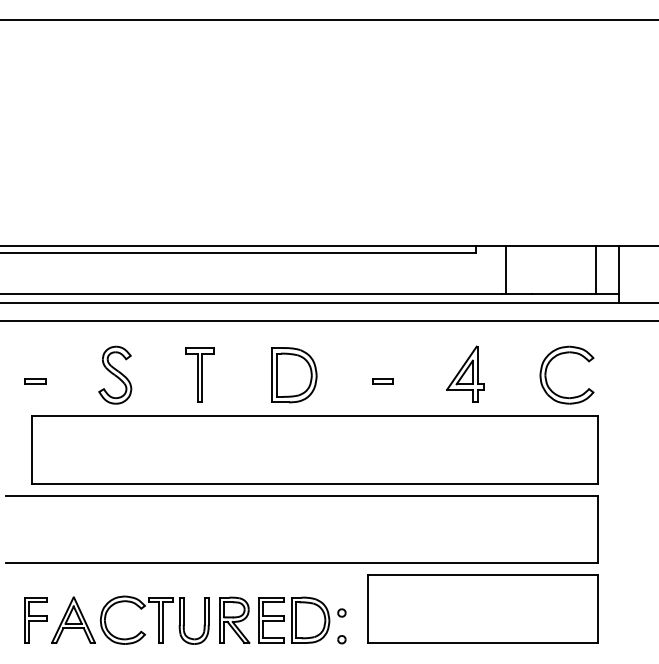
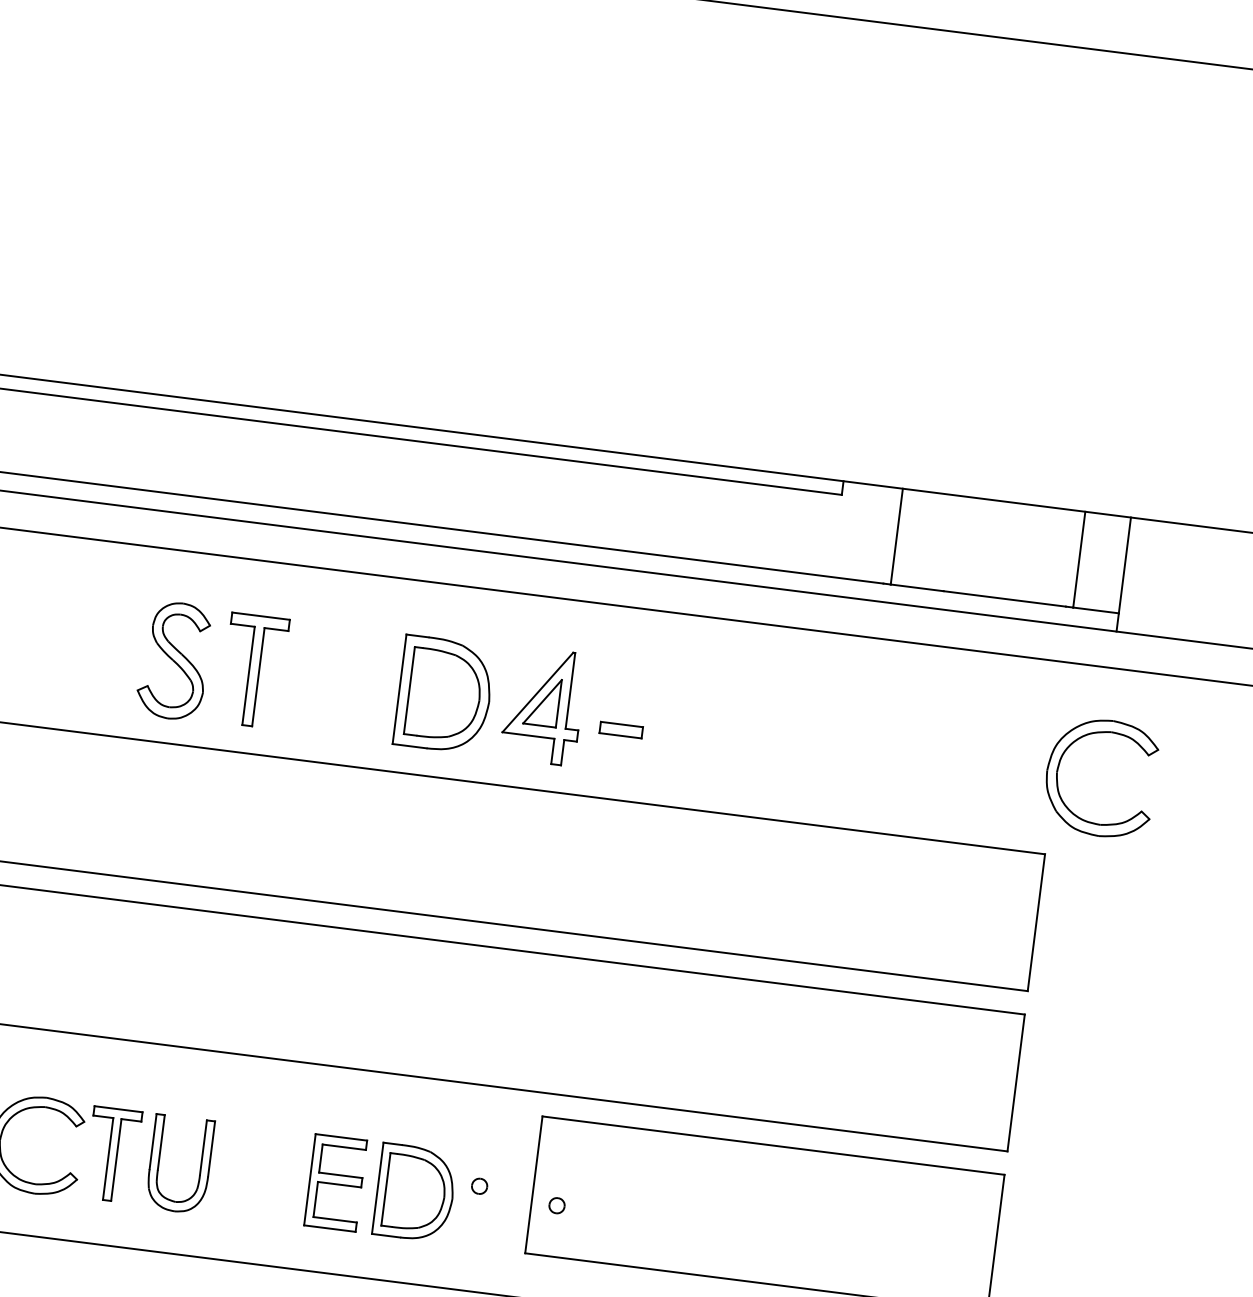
part: (551, 361) -> (1072, 746), moved
part: (465, 373) -> (543, 703), moved
part: (115, 374) -> (174, 659), moved
part: (234, 619) -> (261, 1172), removed
part: (341, 639) -> (556, 1205), moved

